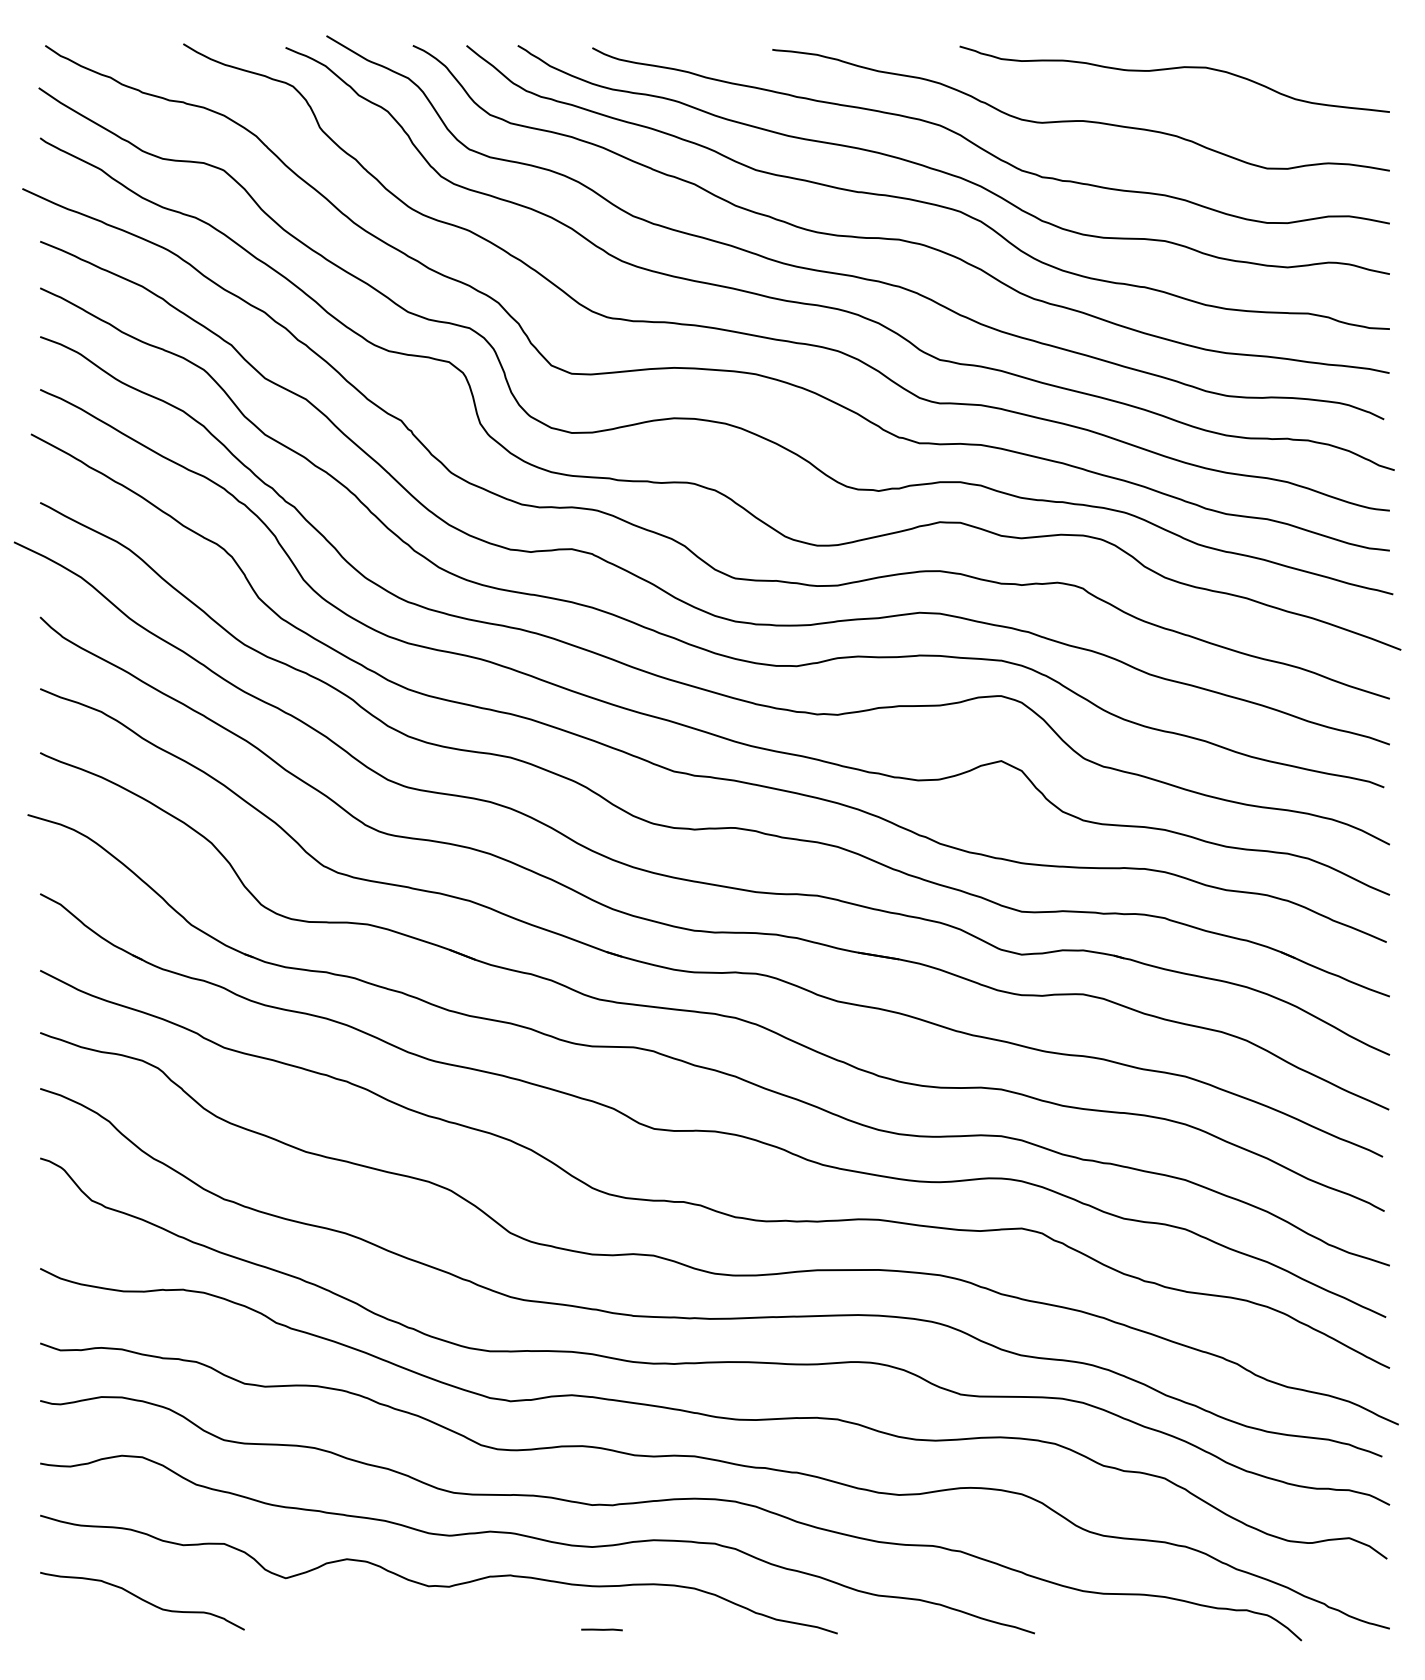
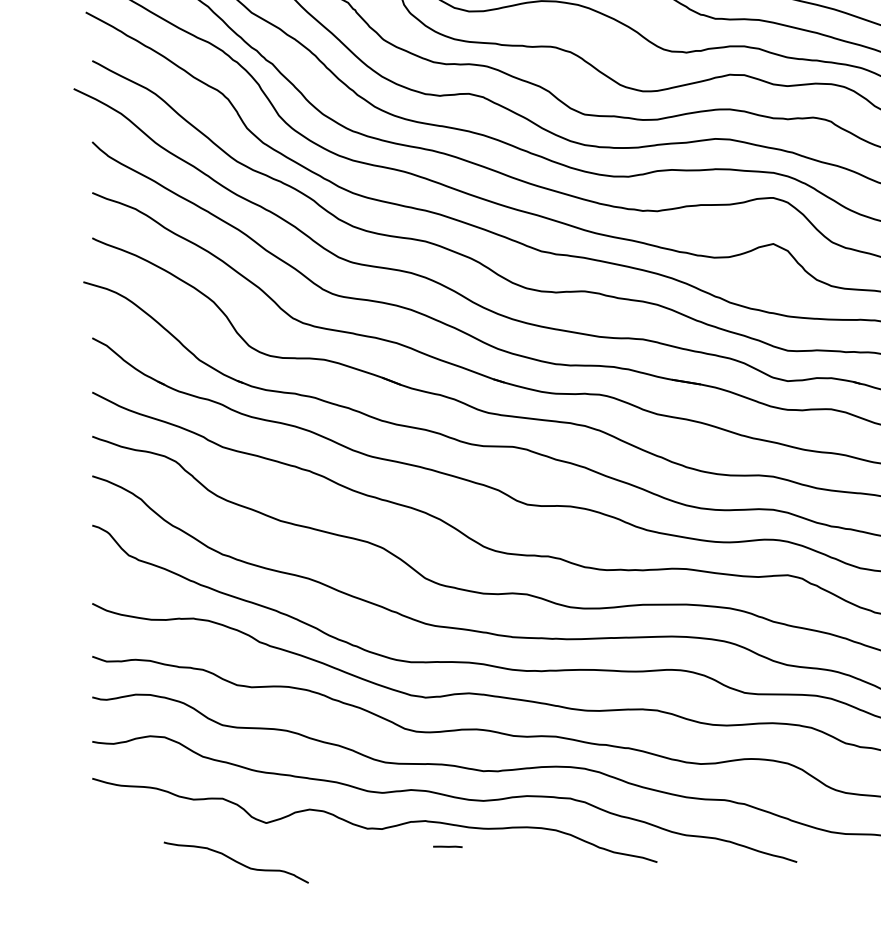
curve: (142, 1600) -> (236, 862), moved
line: (601, 1629) -> (447, 846), moved

